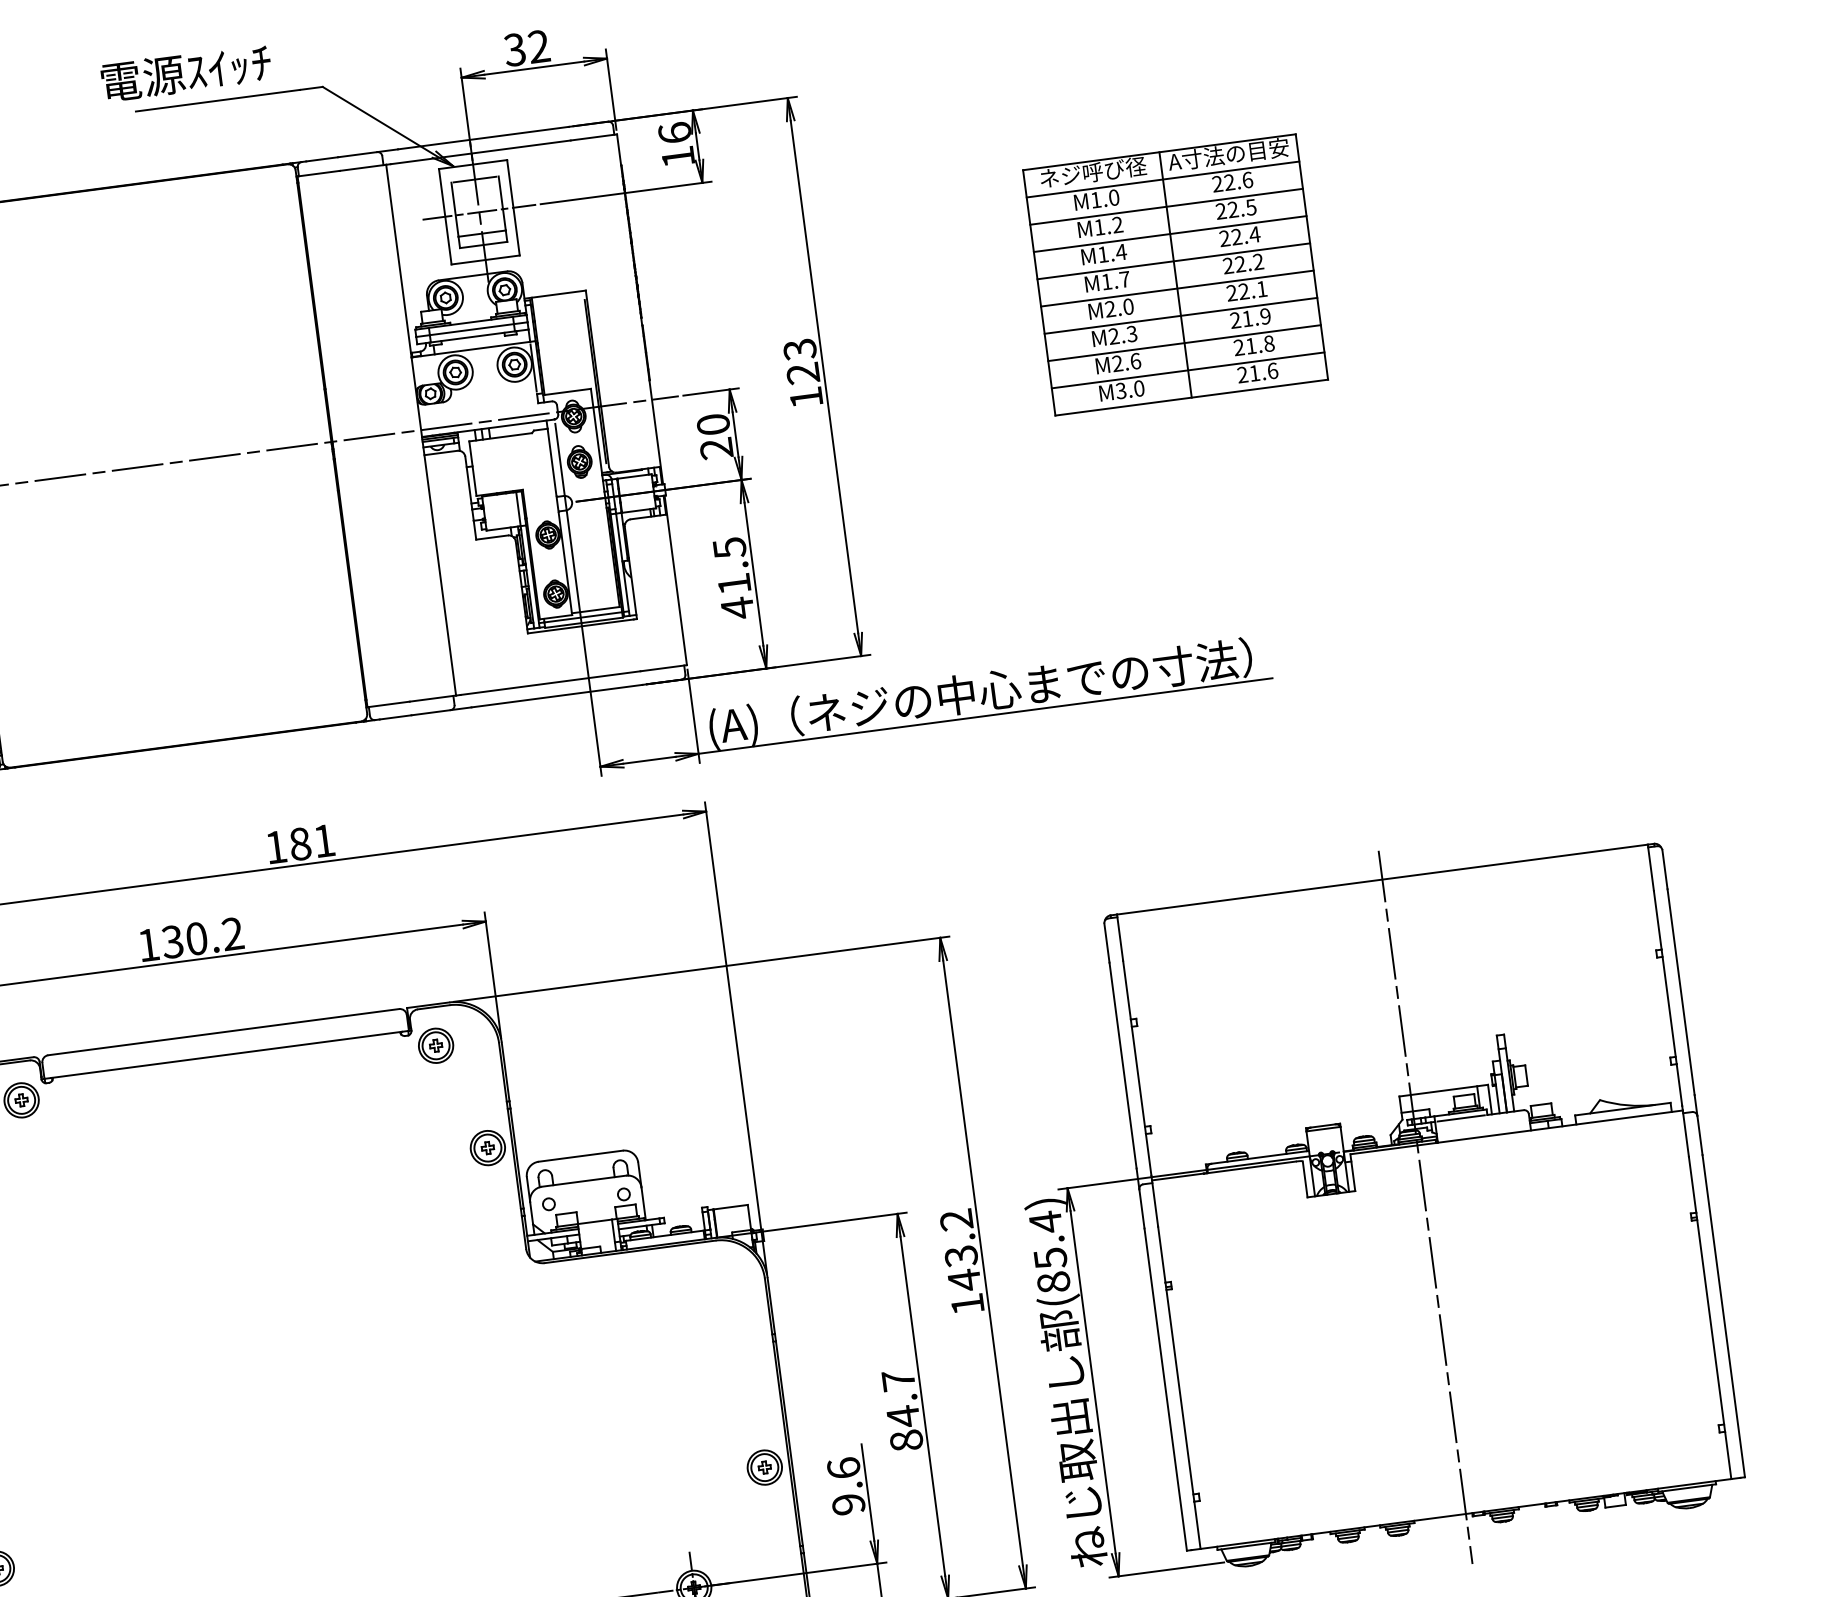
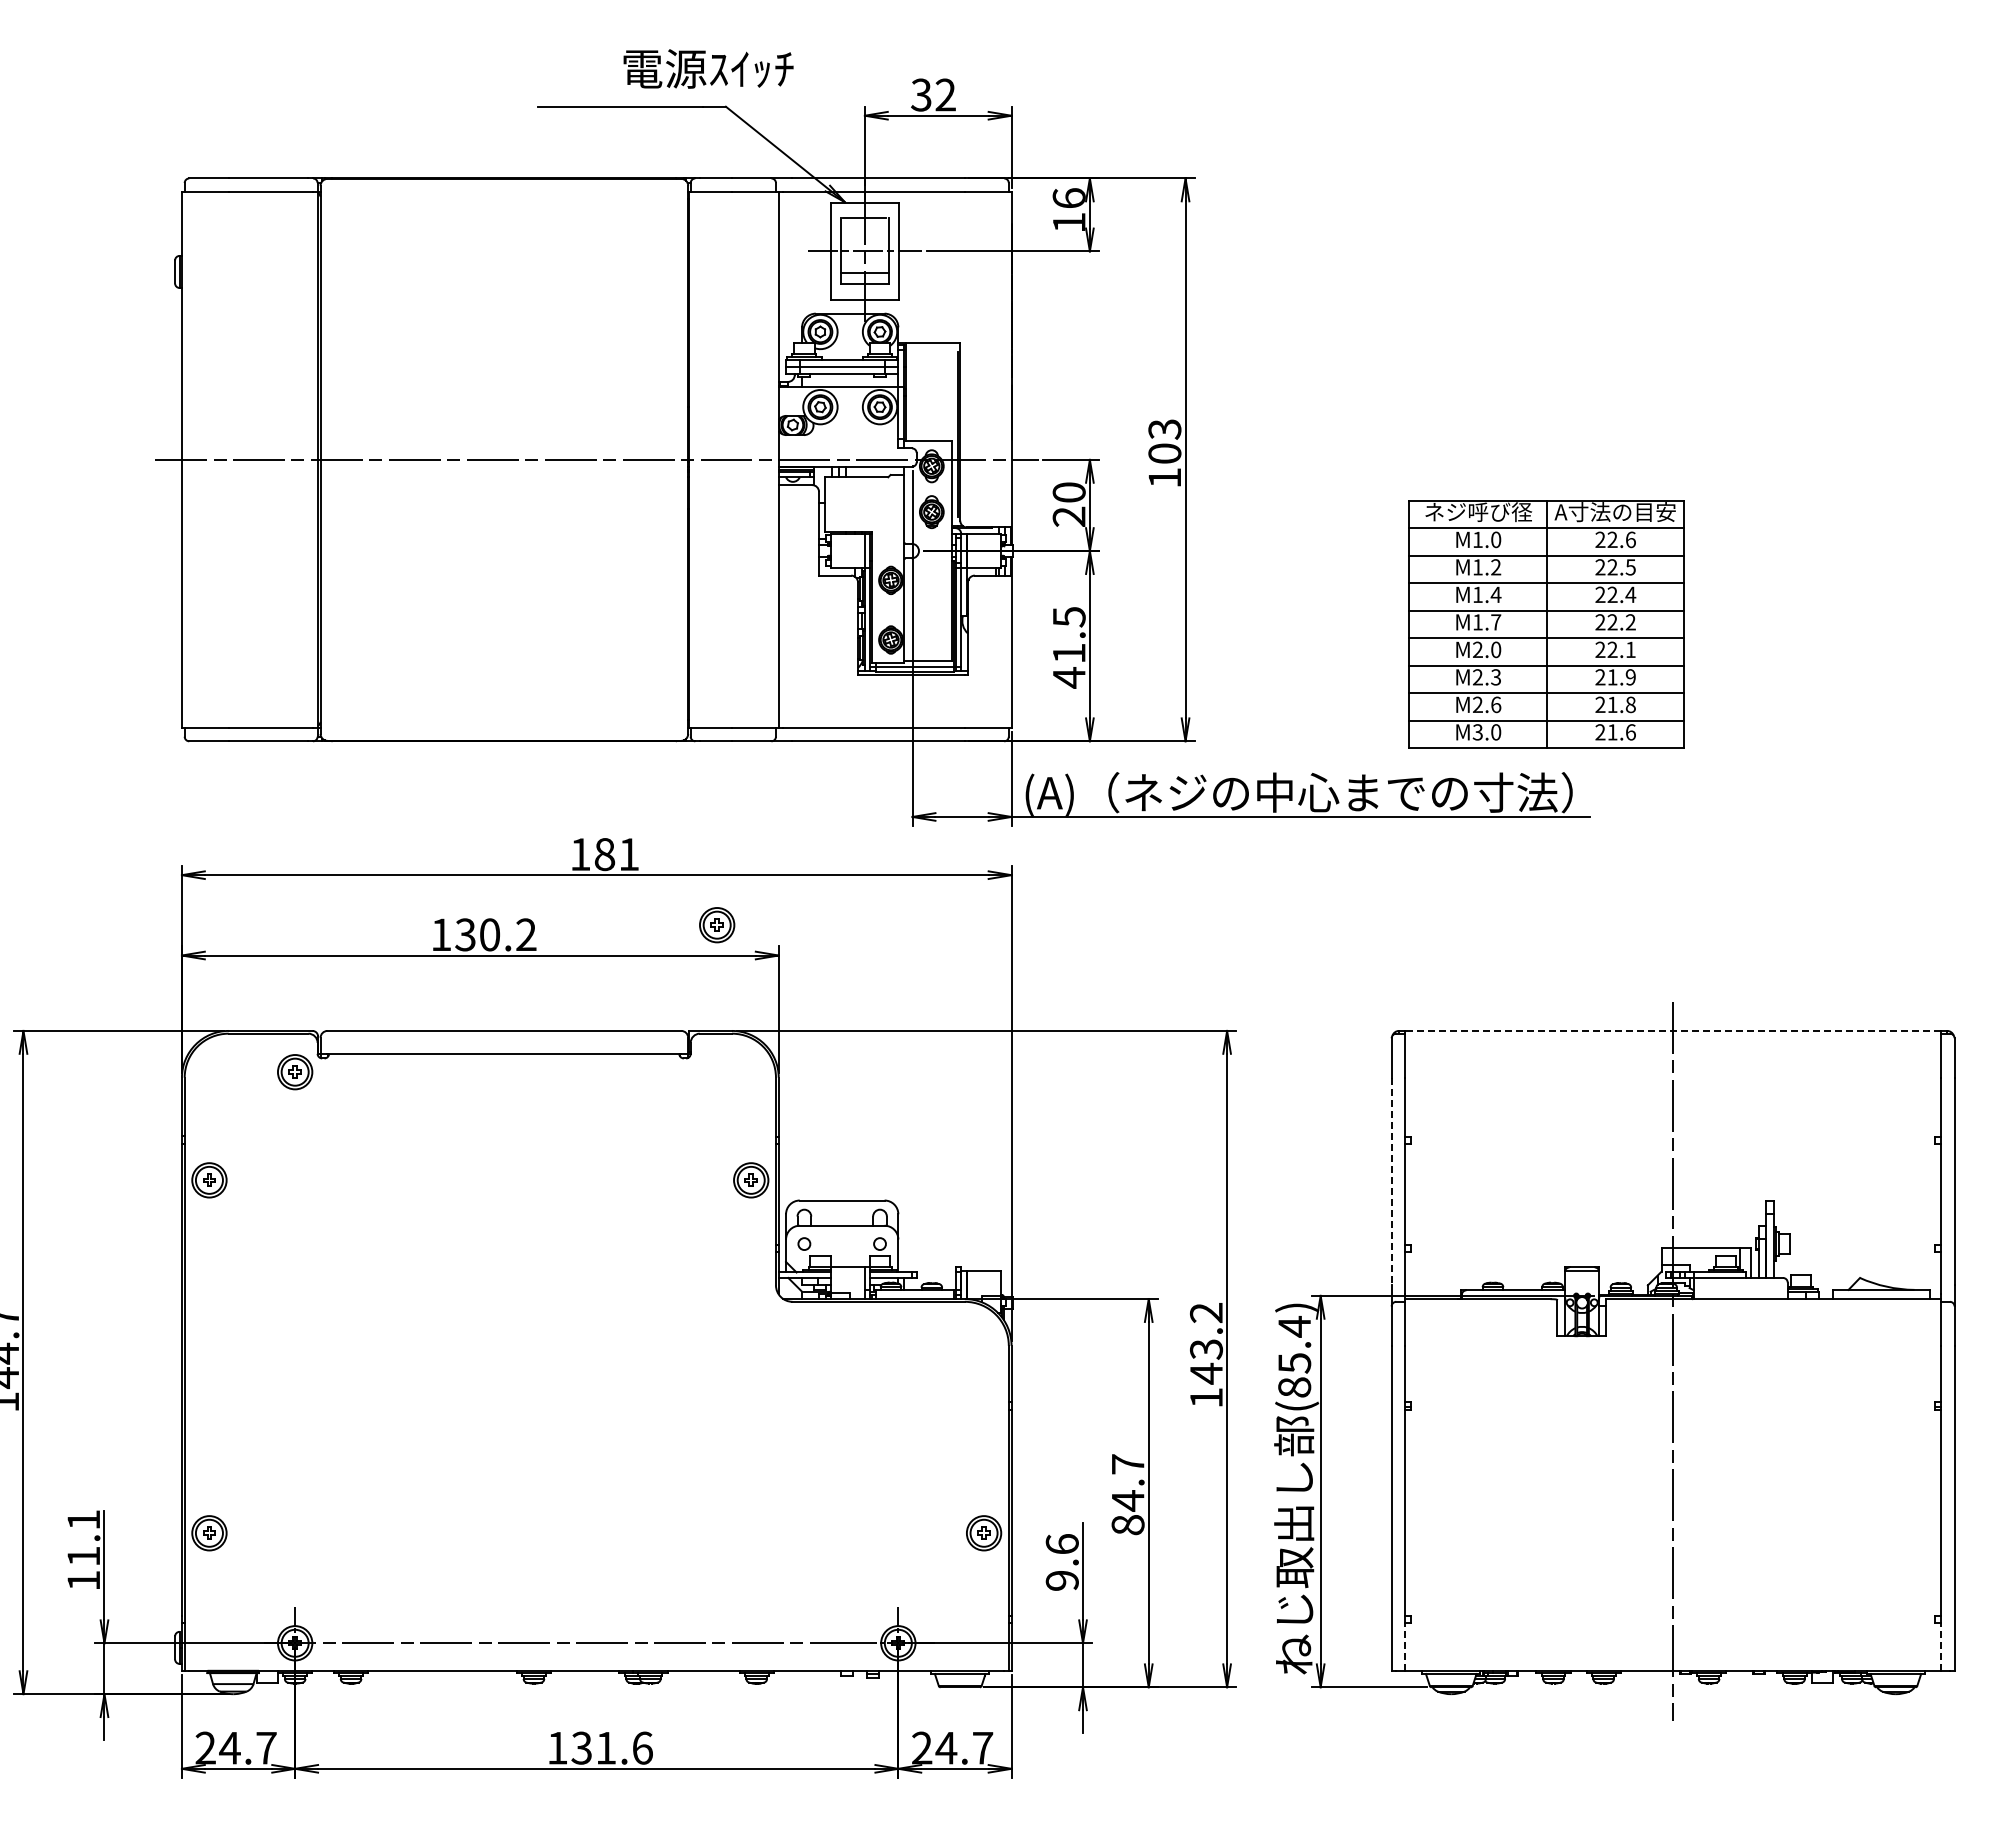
text: (186, 72) -> (708, 68), moved
part: (1175, 275) -> (1546, 624), moved
text: (802, 373) -> (1164, 453), 123 -> 103
line: (1382, 879) -> (1673, 1030), solid -> dashed
part: (436, 1046) -> (717, 925), moved
line: (1122, 1065) -> (1391, 1181), solid -> dashed
line: (1727, 1455) -> (1940, 1646), solid -> dashed
line: (1197, 1524) -> (1405, 1646), solid -> dashed

